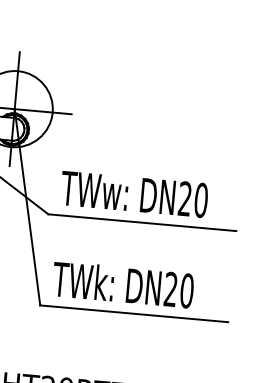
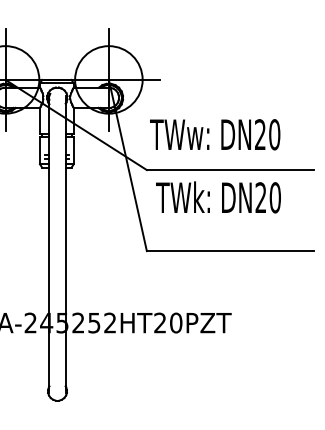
text: (134, 194) -> (215, 134), moved
text: (123, 284) -> (218, 197), moved

